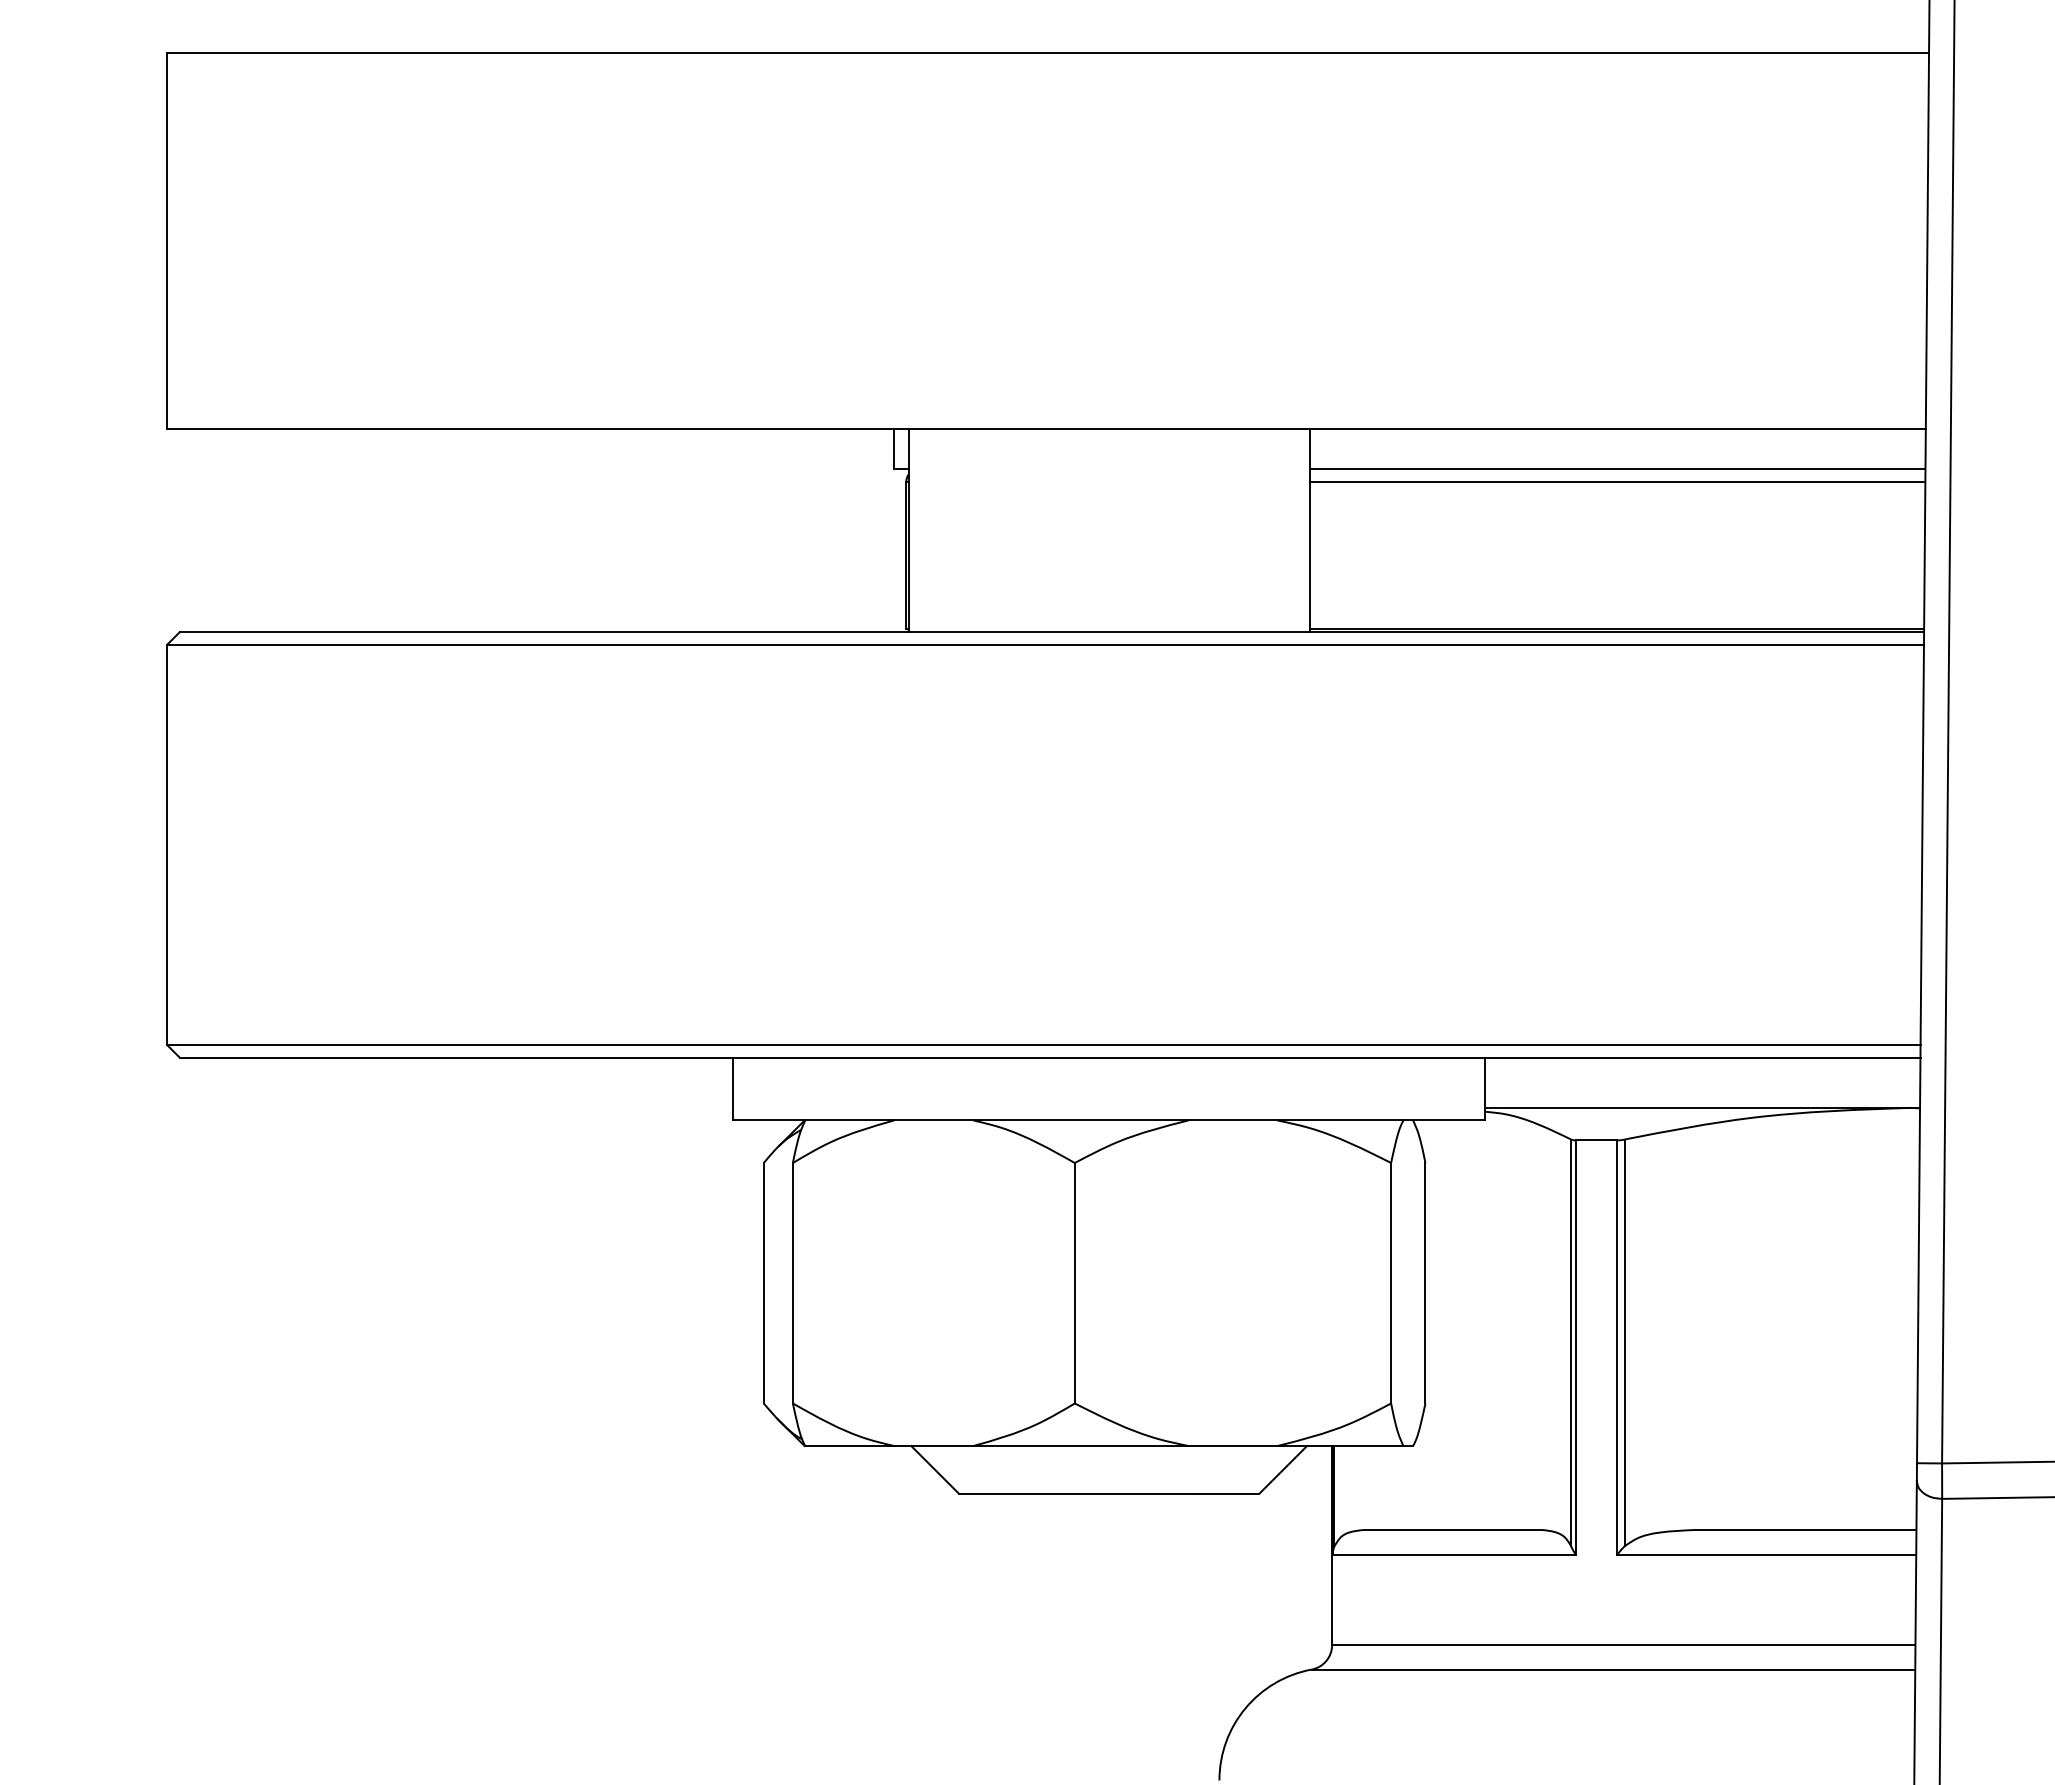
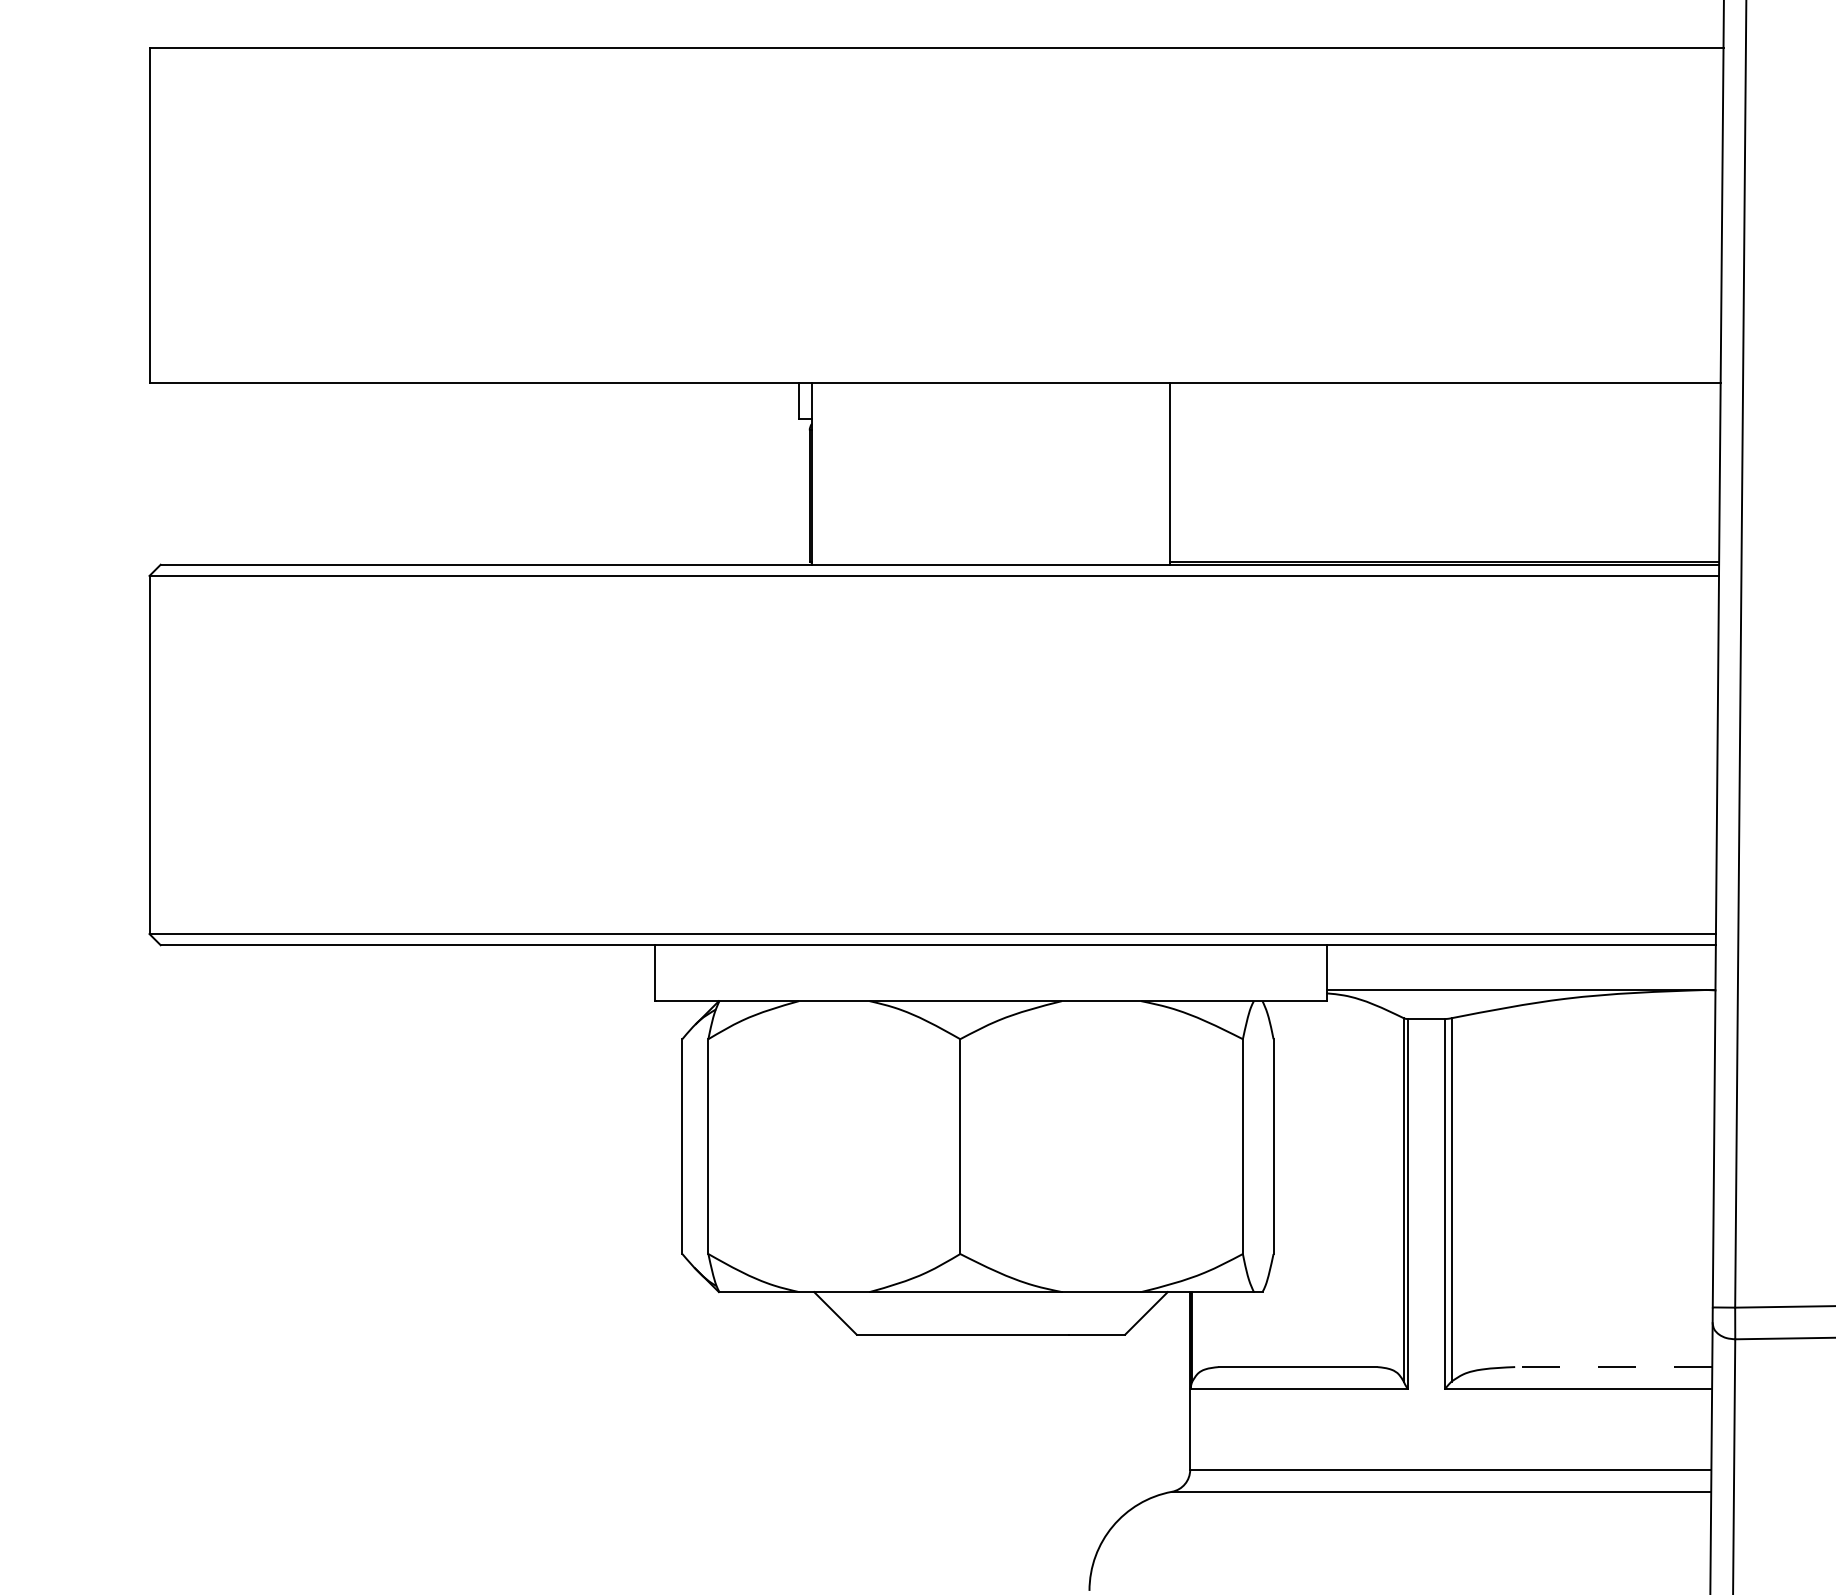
line: (1617, 469) -> (1445, 419), removed
line: (1617, 481) -> (1445, 430), removed
line: (1805, 1529) -> (1613, 1366), solid -> dashed

